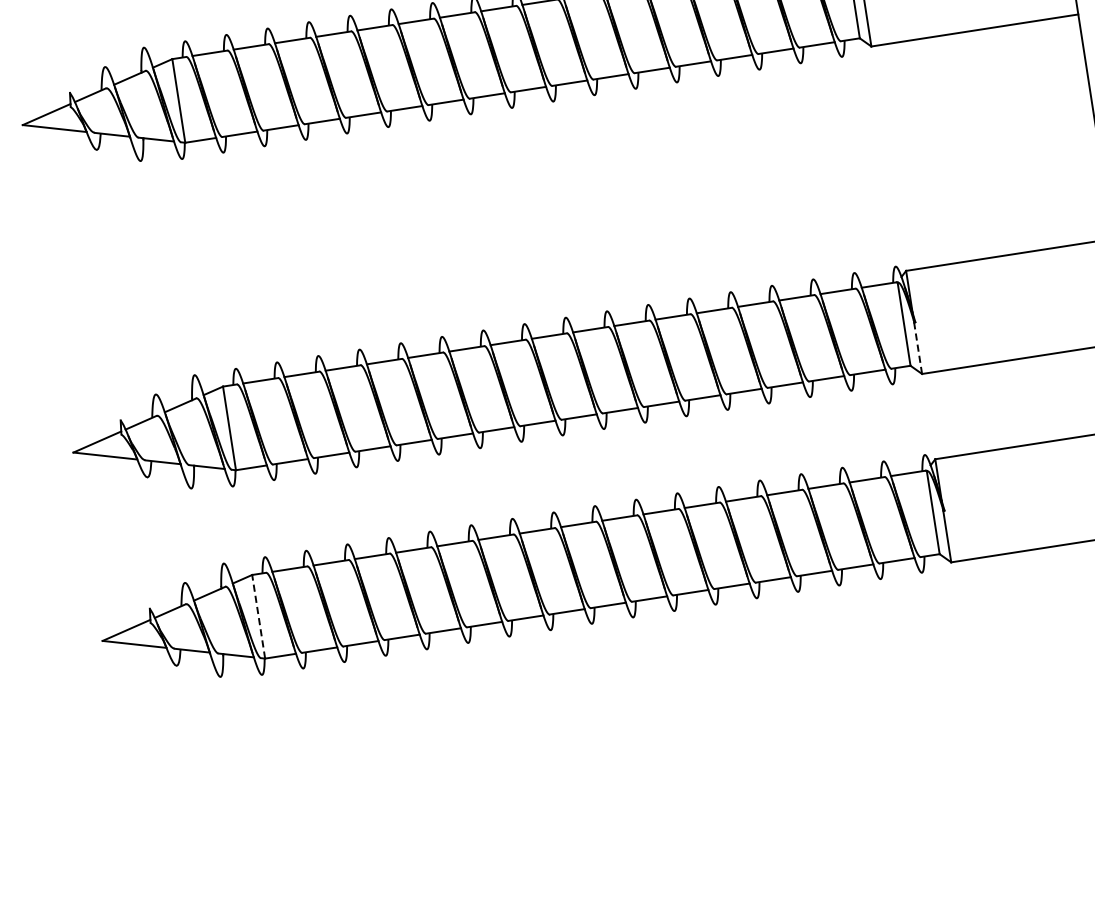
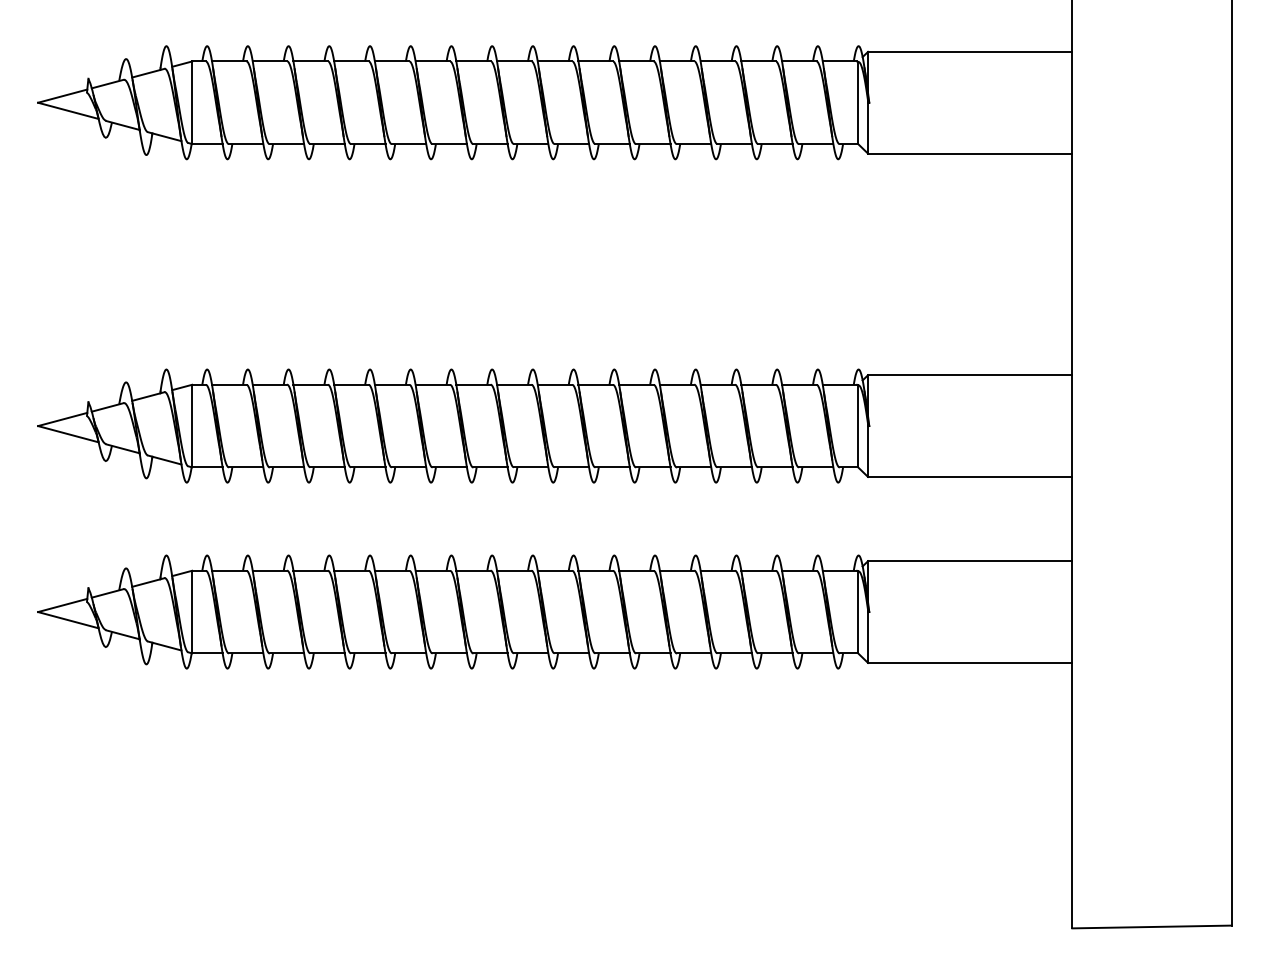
line: (918, 347) -> (868, 450), dashed -> solid
line: (258, 616) -> (192, 611), dashed -> solid

